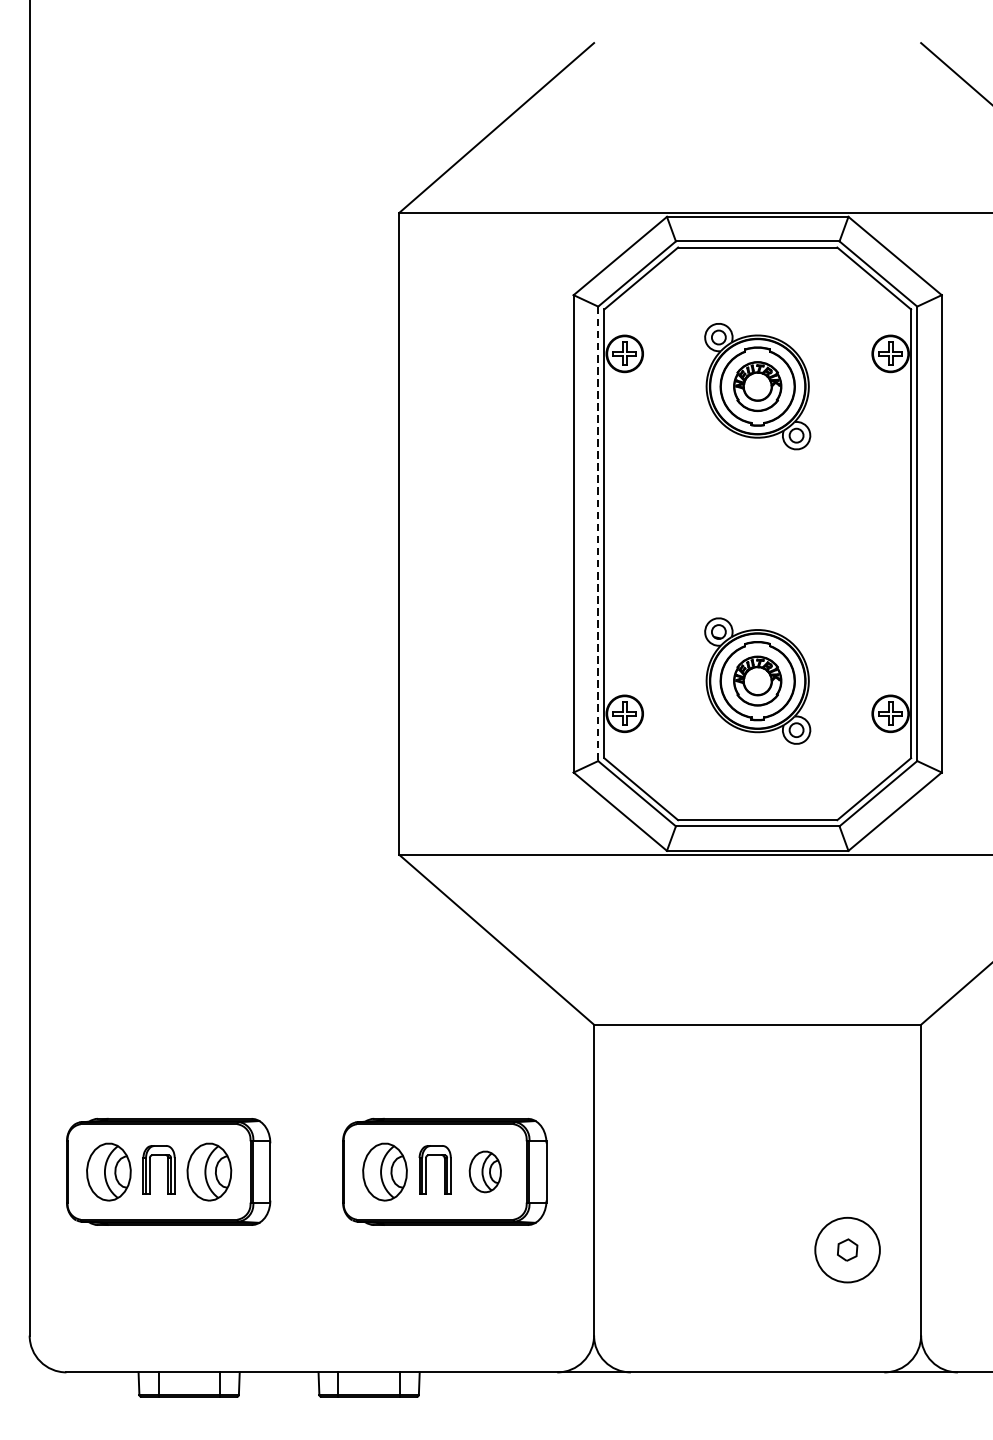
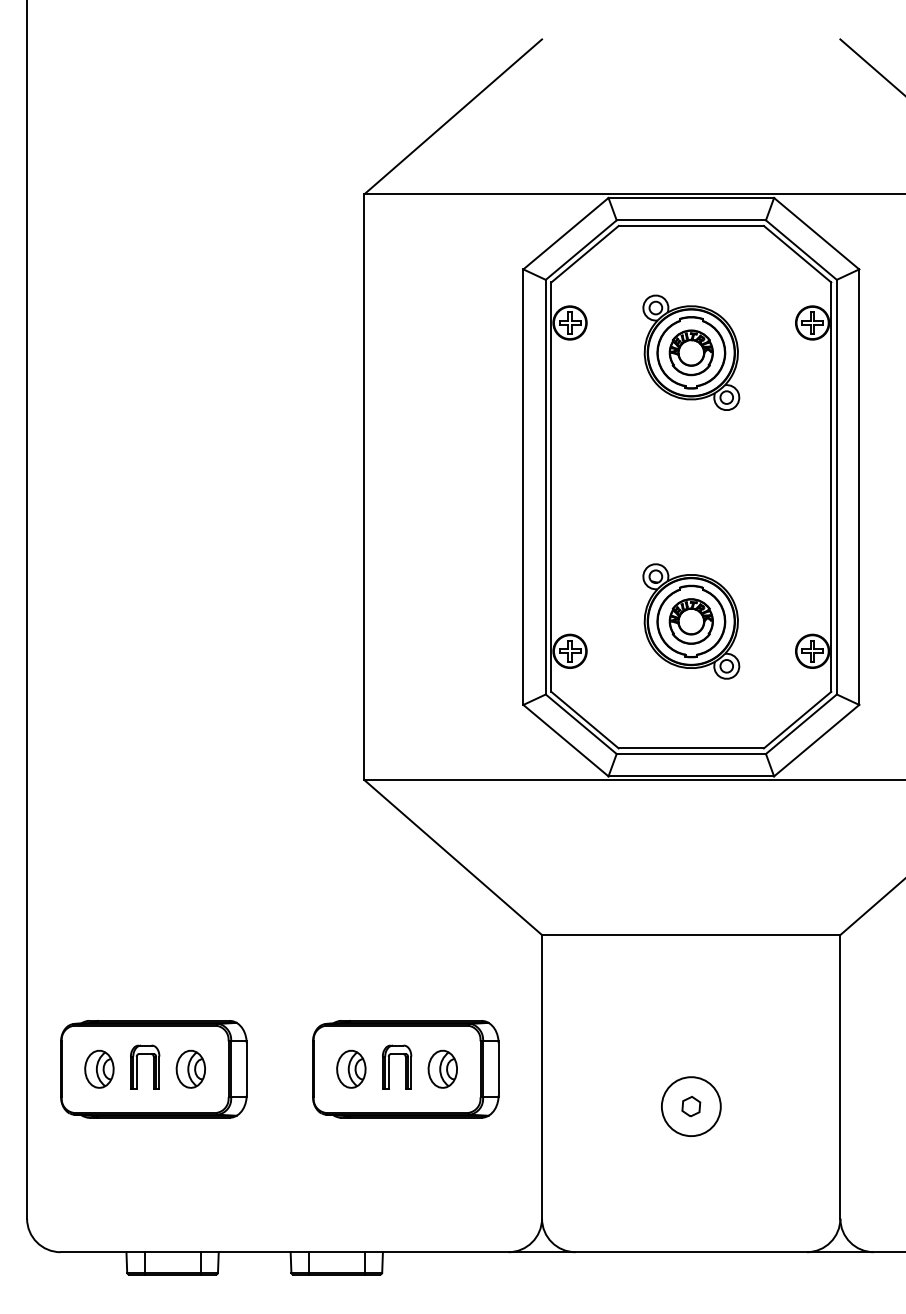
line: (597, 534) -> (545, 487), dashed -> solid
part: (109, 1171) -> (99, 1068), size x0.71
part: (208, 1171) -> (190, 1068), size x0.71
part: (385, 1171) -> (351, 1068), size x0.71
part: (847, 1249) -> (691, 1106), moved

